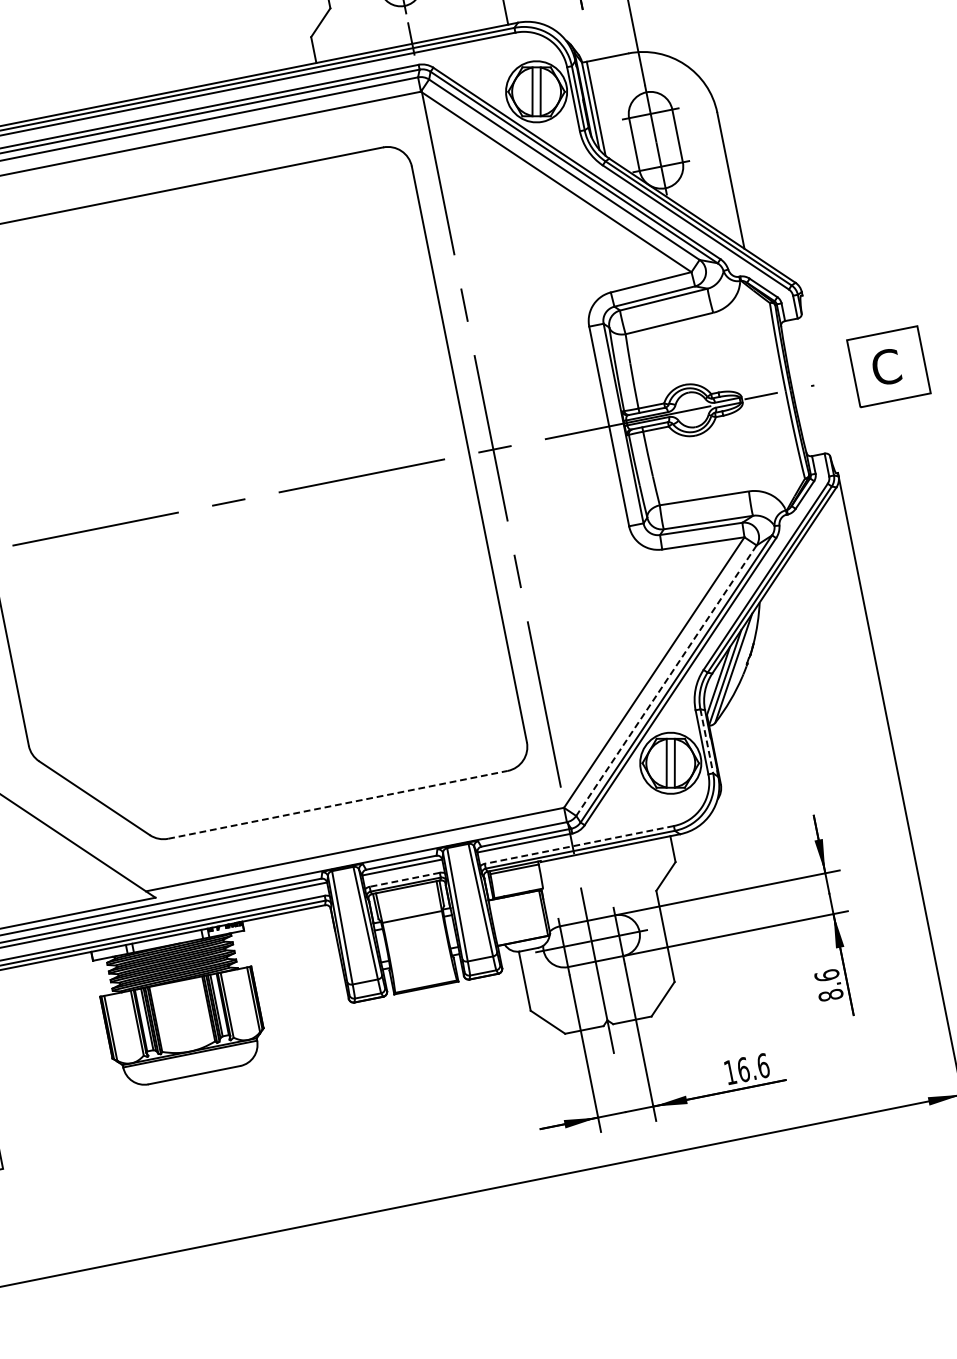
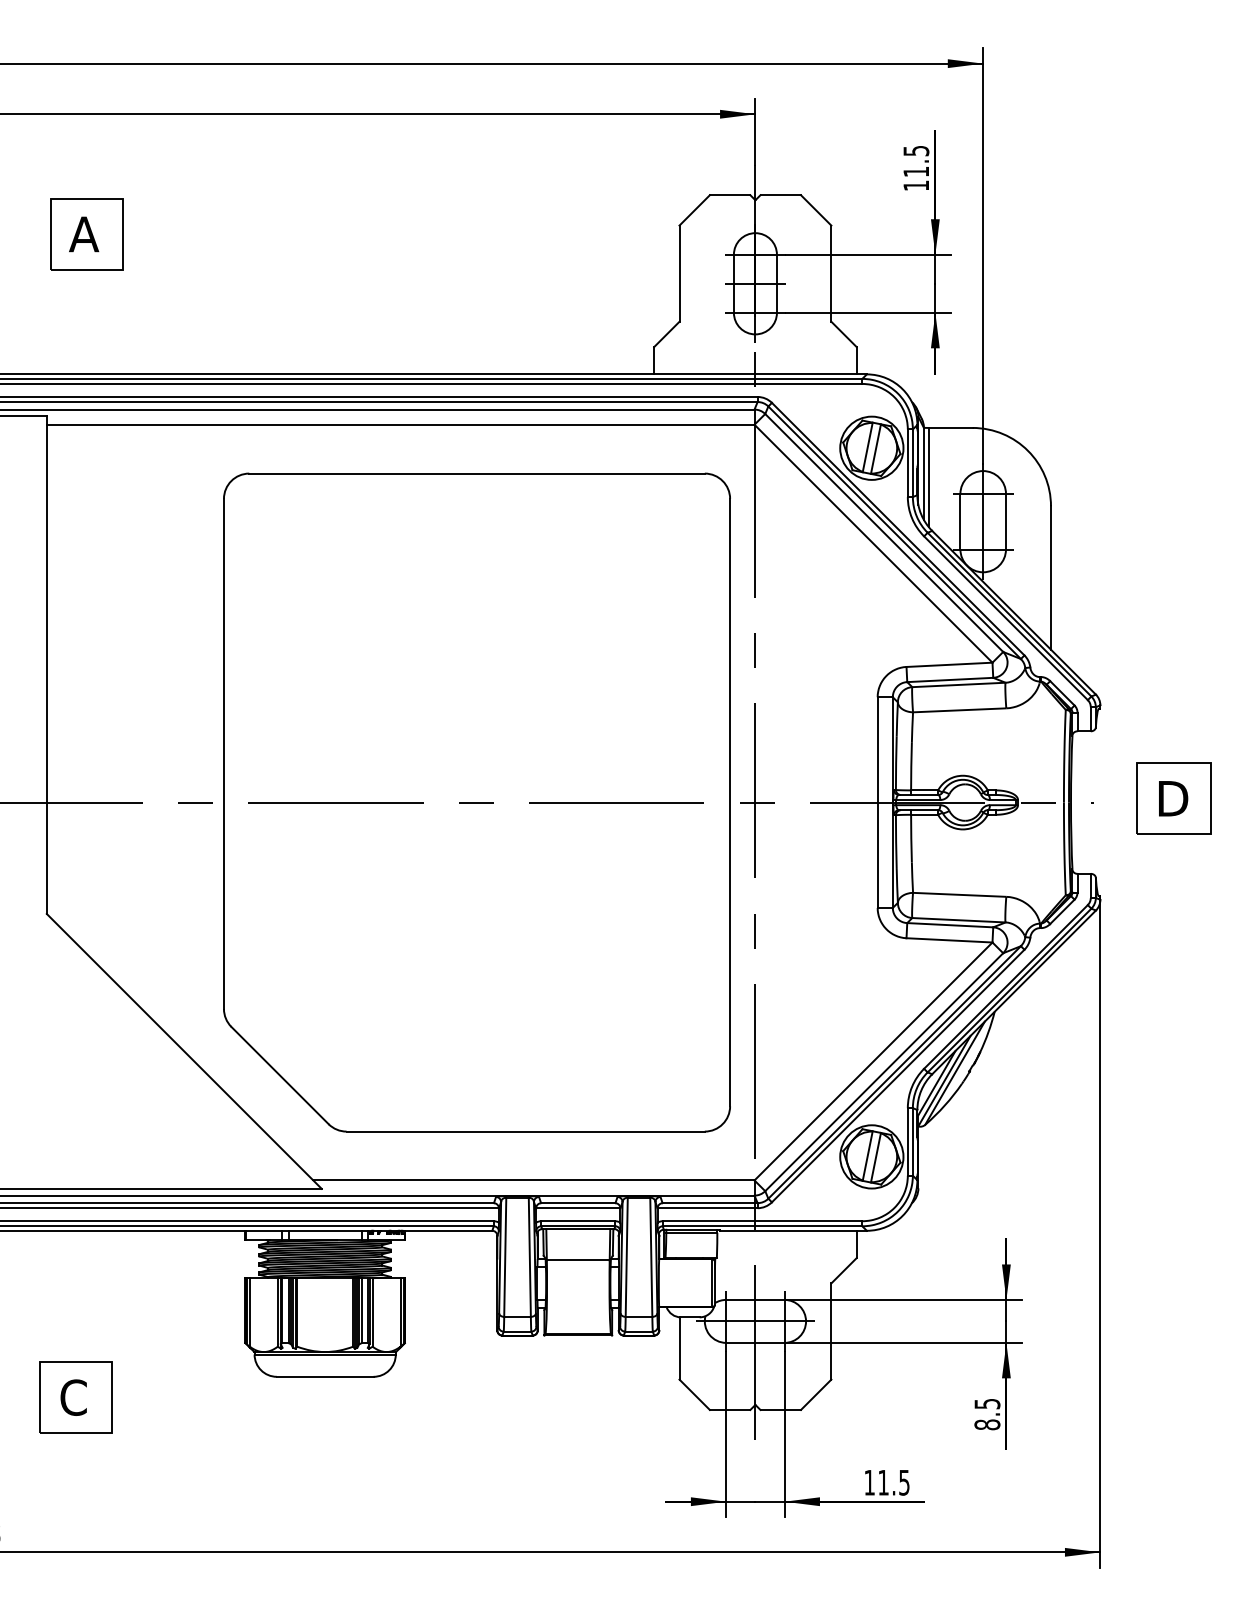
text: (887, 366) -> (1172, 798), C -> D
line: (665, 681) -> (883, 1072), dashed -> solid
line: (706, 741) -> (912, 1141), dashed -> solid
line: (338, 804) -> (526, 1131), dashed -> solid
line: (579, 845) -> (762, 1221), dashed -> solid
line: (404, 880) -> (577, 1221), dashed -> solid
text: (827, 975) -> (987, 1403), 8.6 -> 8.5
text: (752, 1067) -> (893, 1482), 16.6 -> 11.5

